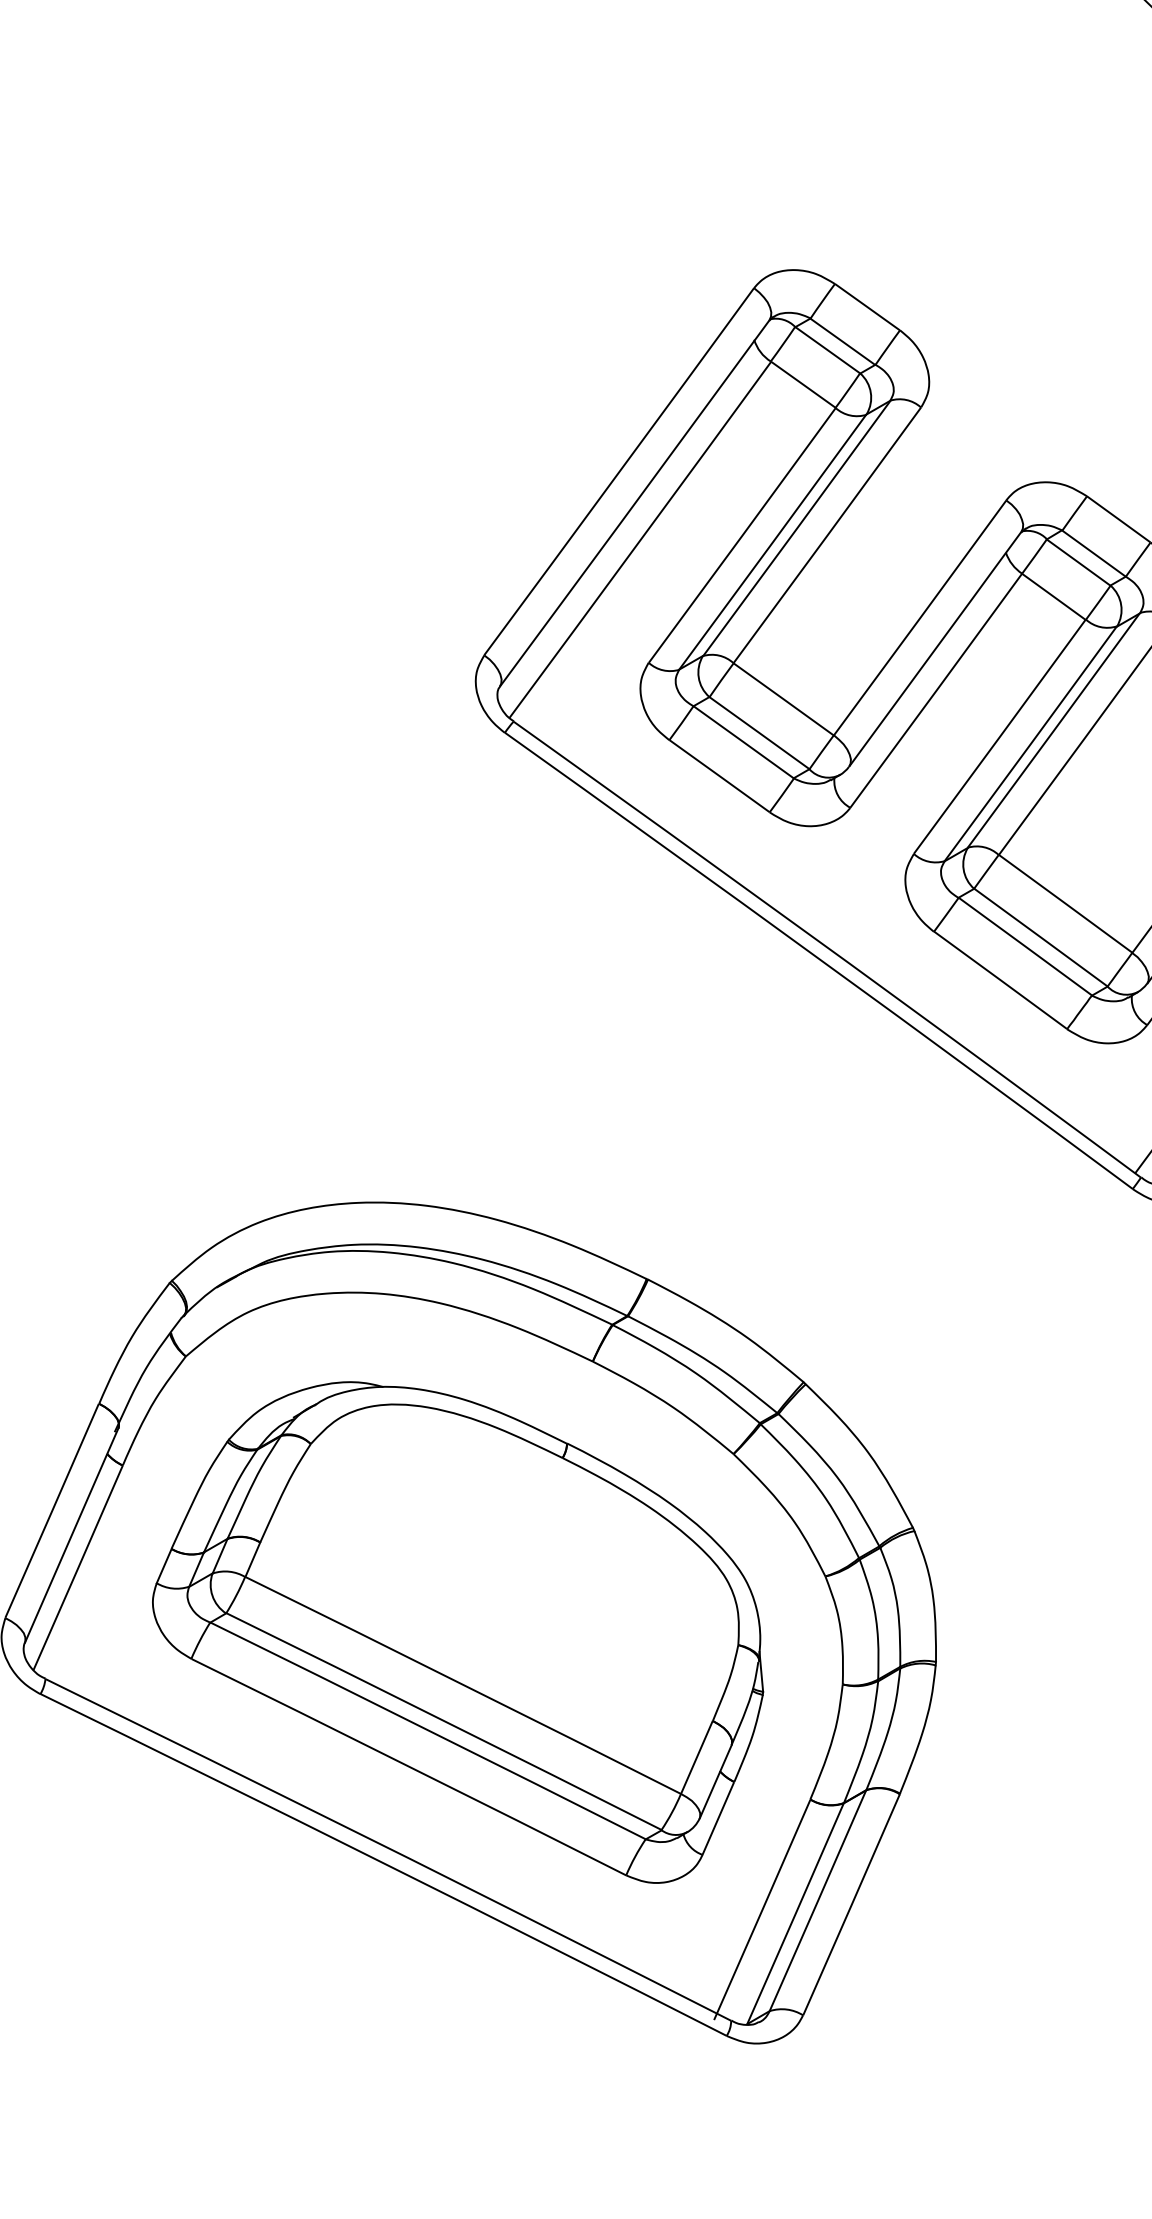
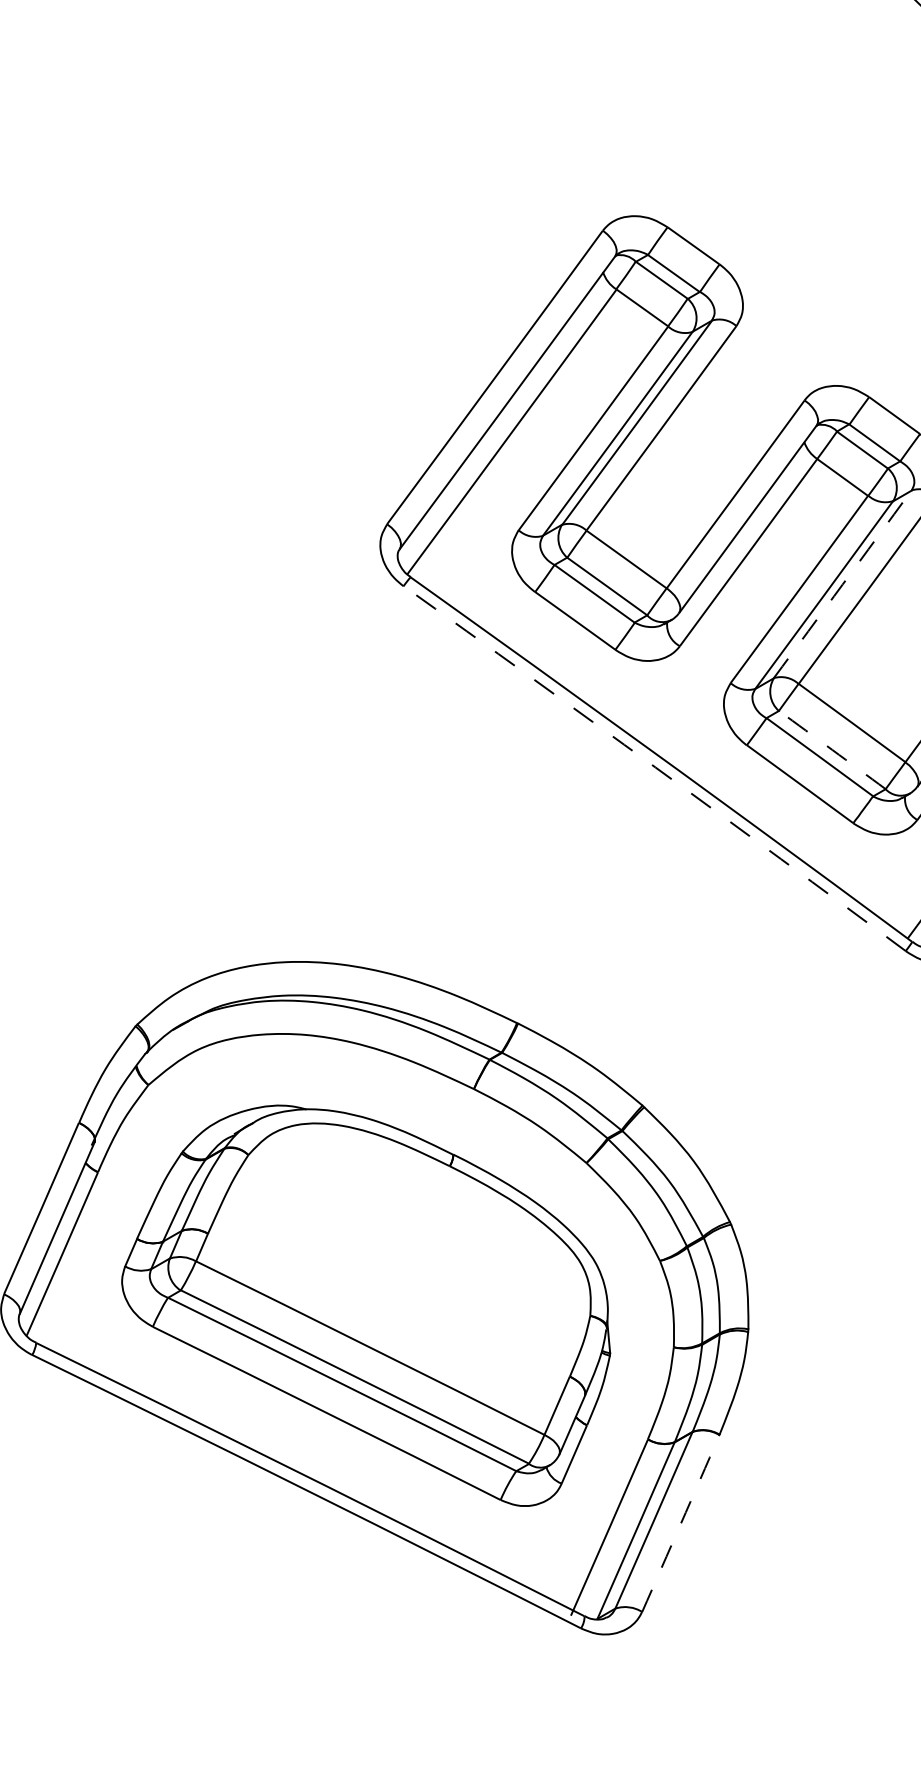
arc: (1053, 730) -> (842, 584), solid -> dashed
arc: (1041, 936) -> (832, 749), solid -> dashed
arc: (819, 959) -> (655, 767), solid -> dashed
arc: (851, 1904) -> (680, 1523), solid -> dashed

